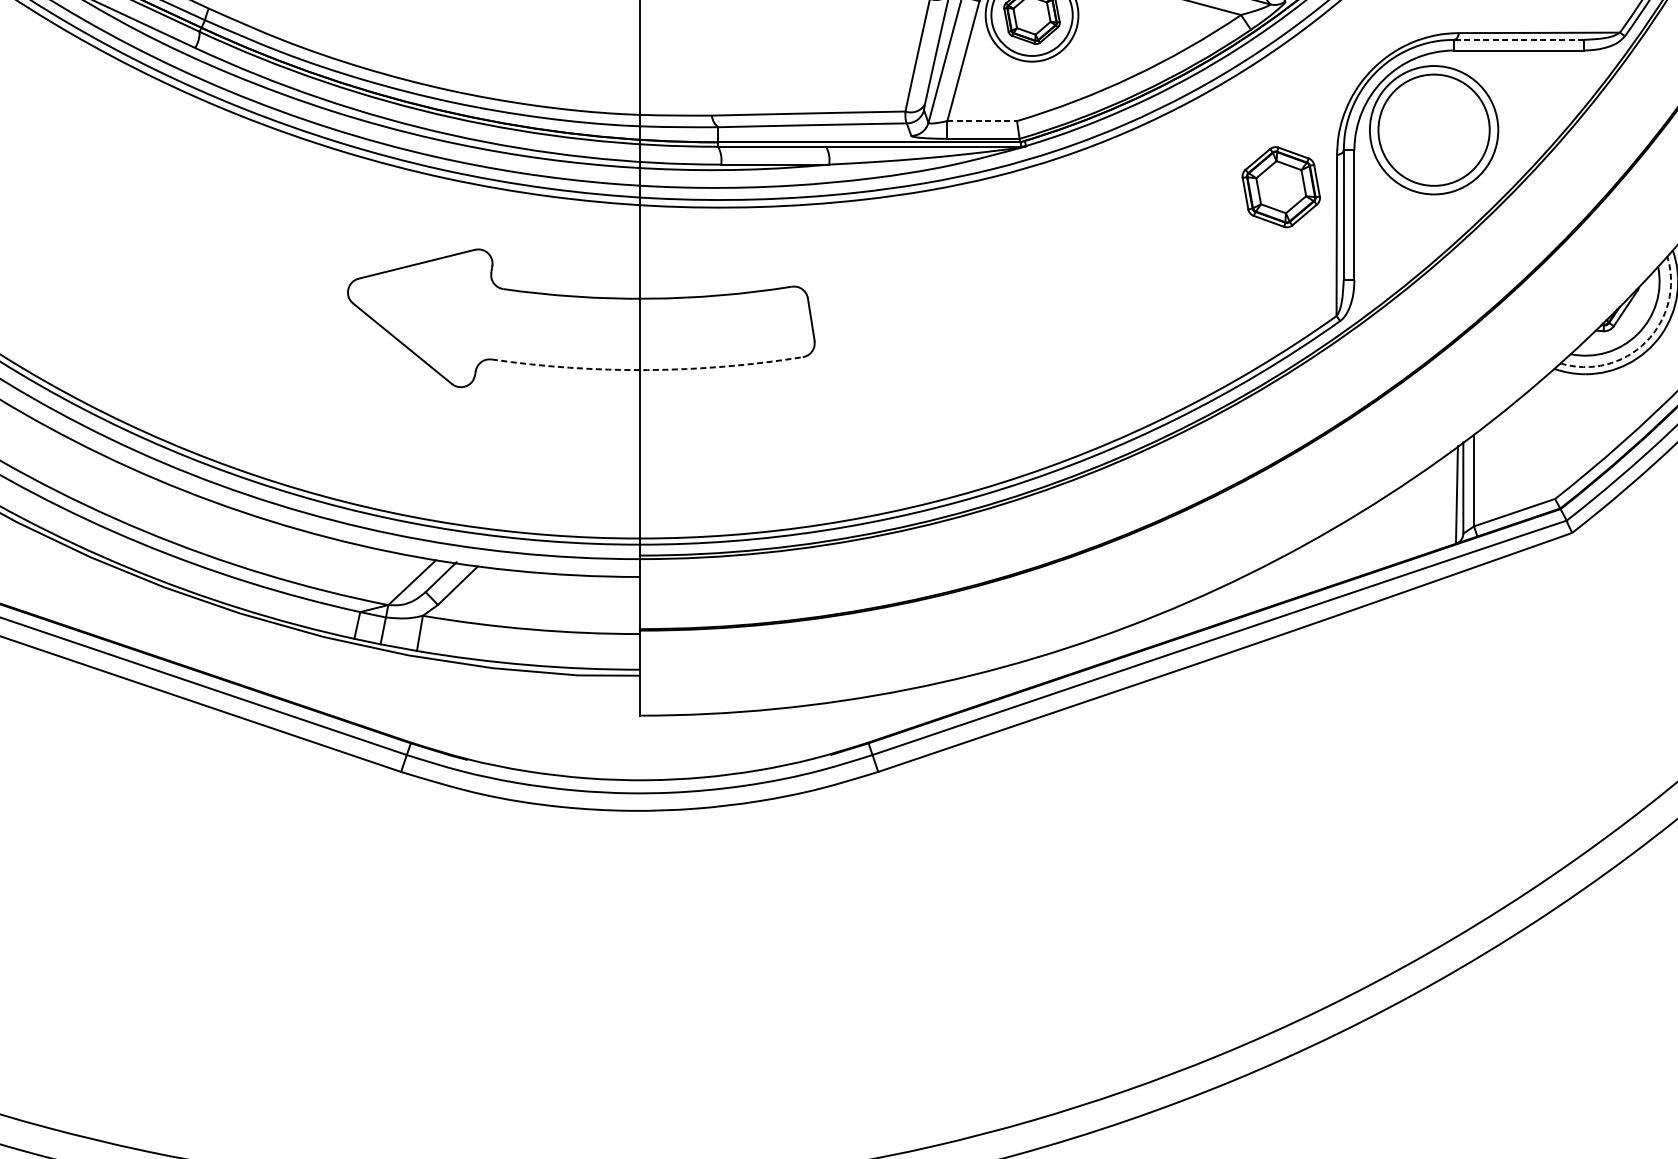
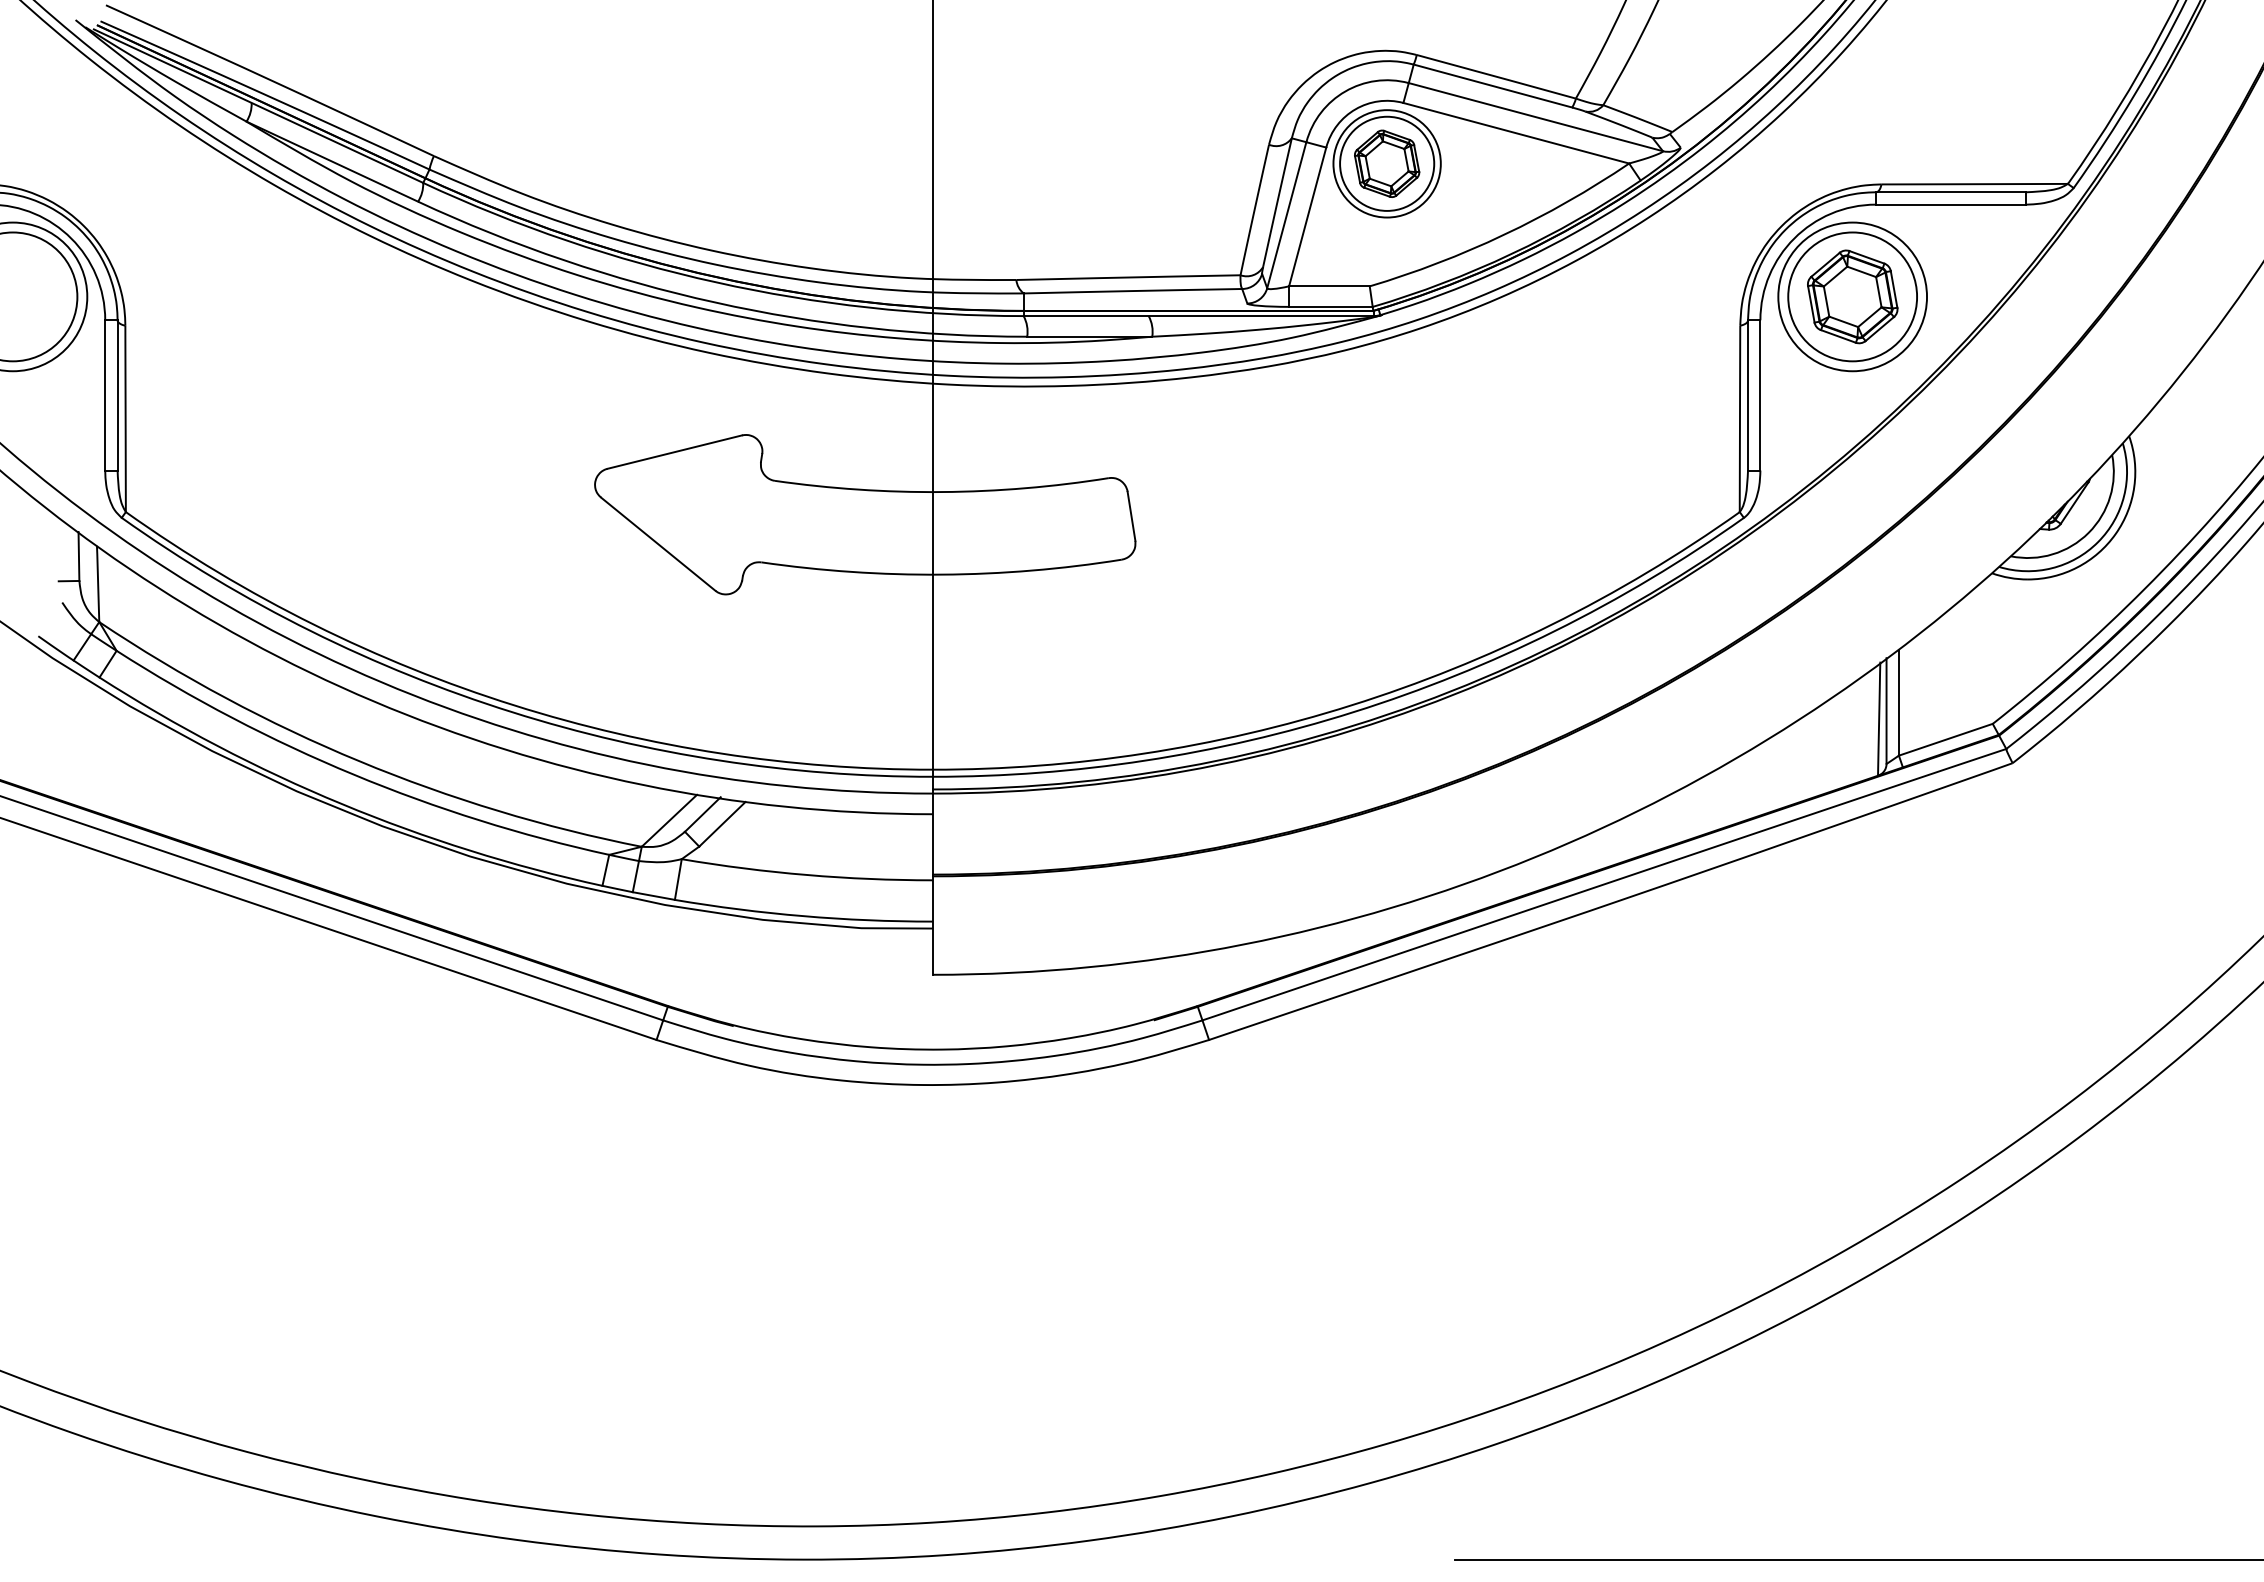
line: (1518, 40) -> (1950, 192), dashed -> solid
line: (982, 121) -> (1329, 286), dashed -> solid
part: (1281, 186) -> (1852, 296), moved
arc: (1646, 342) -> (2098, 542), dashed -> solid
arc: (647, 369) -> (941, 574), dashed -> solid

